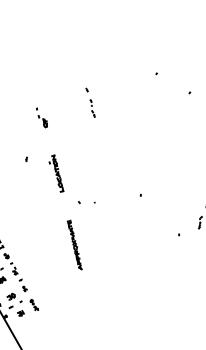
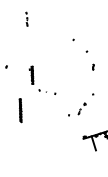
part: (89, 101) -> (26, 18), moved
part: (42, 117) -> (17, 49), removed
part: (69, 178) -> (37, 78), moved

